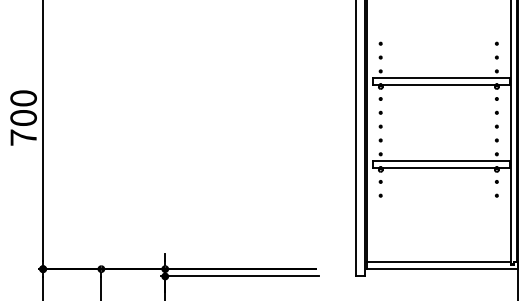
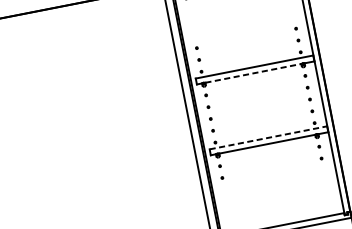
line: (439, 84) -> (253, 73), solid -> dashed
line: (441, 160) -> (268, 137), solid -> dashed

